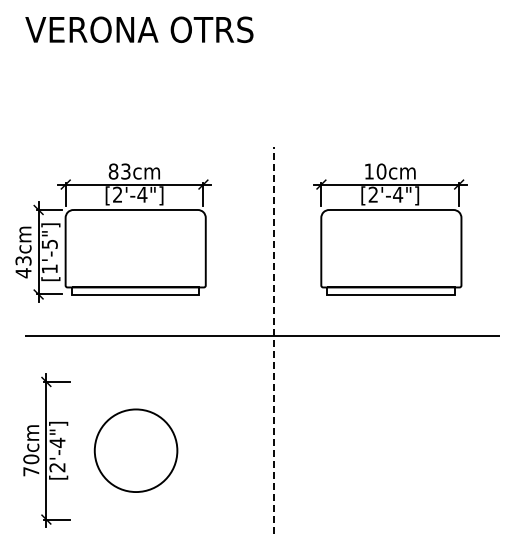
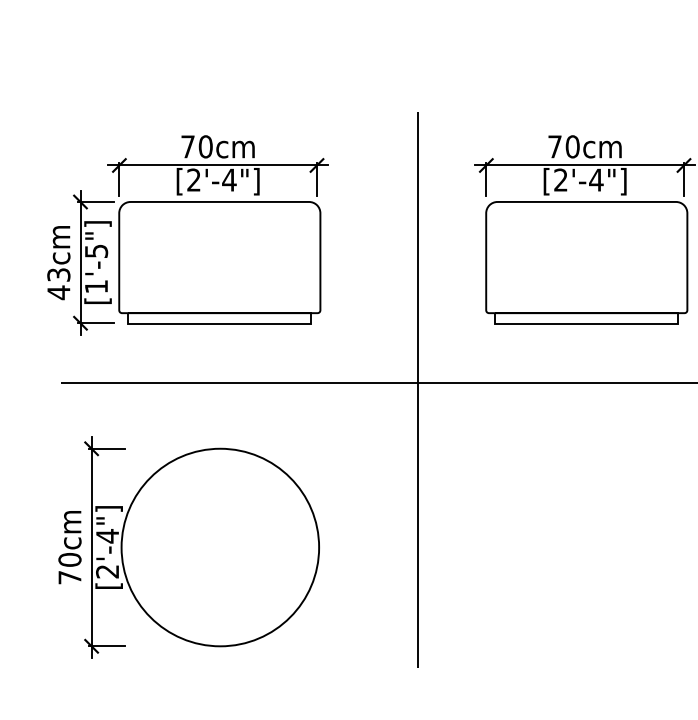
text: (119, 171) -> (196, 146), 83cm -> 70cm
text: (368, 171) -> (553, 146), 10cm -> 70cm
line: (273, 340) -> (417, 389), dashed -> solid
circle: (135, 450) -> (219, 547), size x1.67

